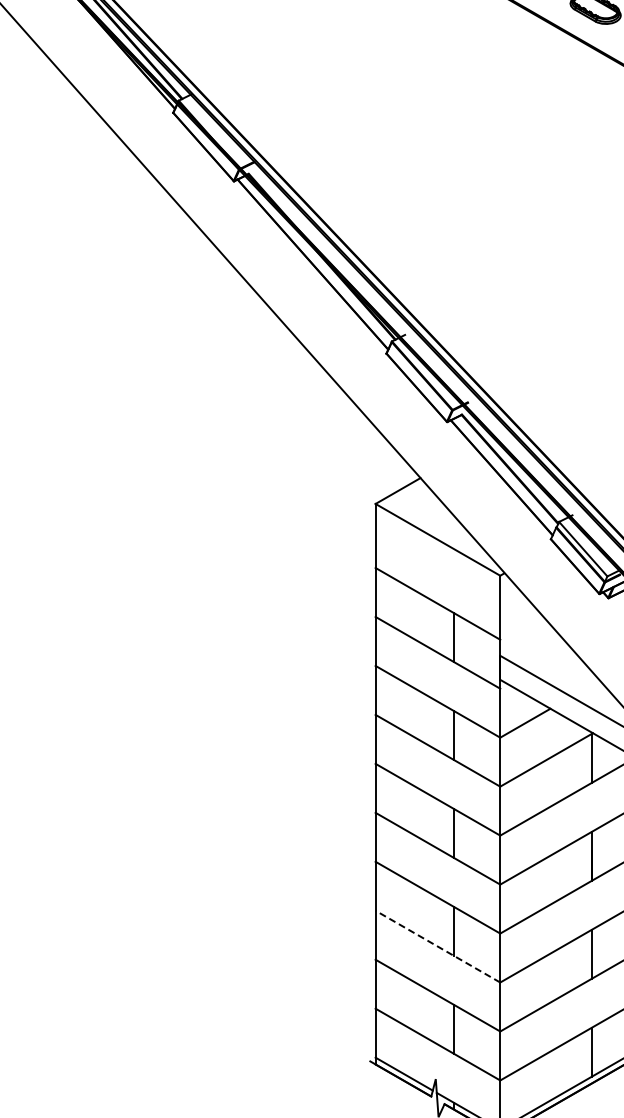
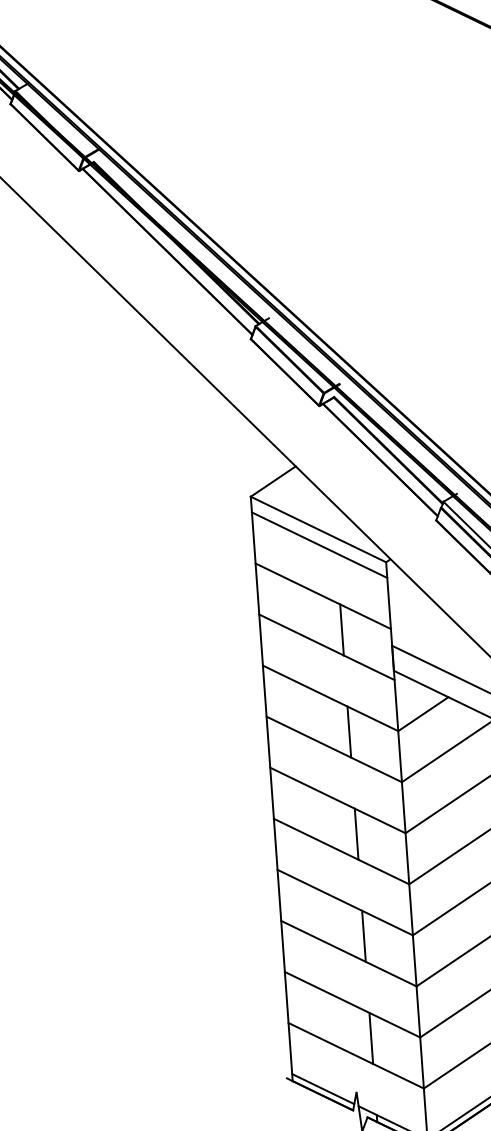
line: (437, 554) -> (319, 544), added
line: (437, 946) -> (348, 953), dashed -> solid

